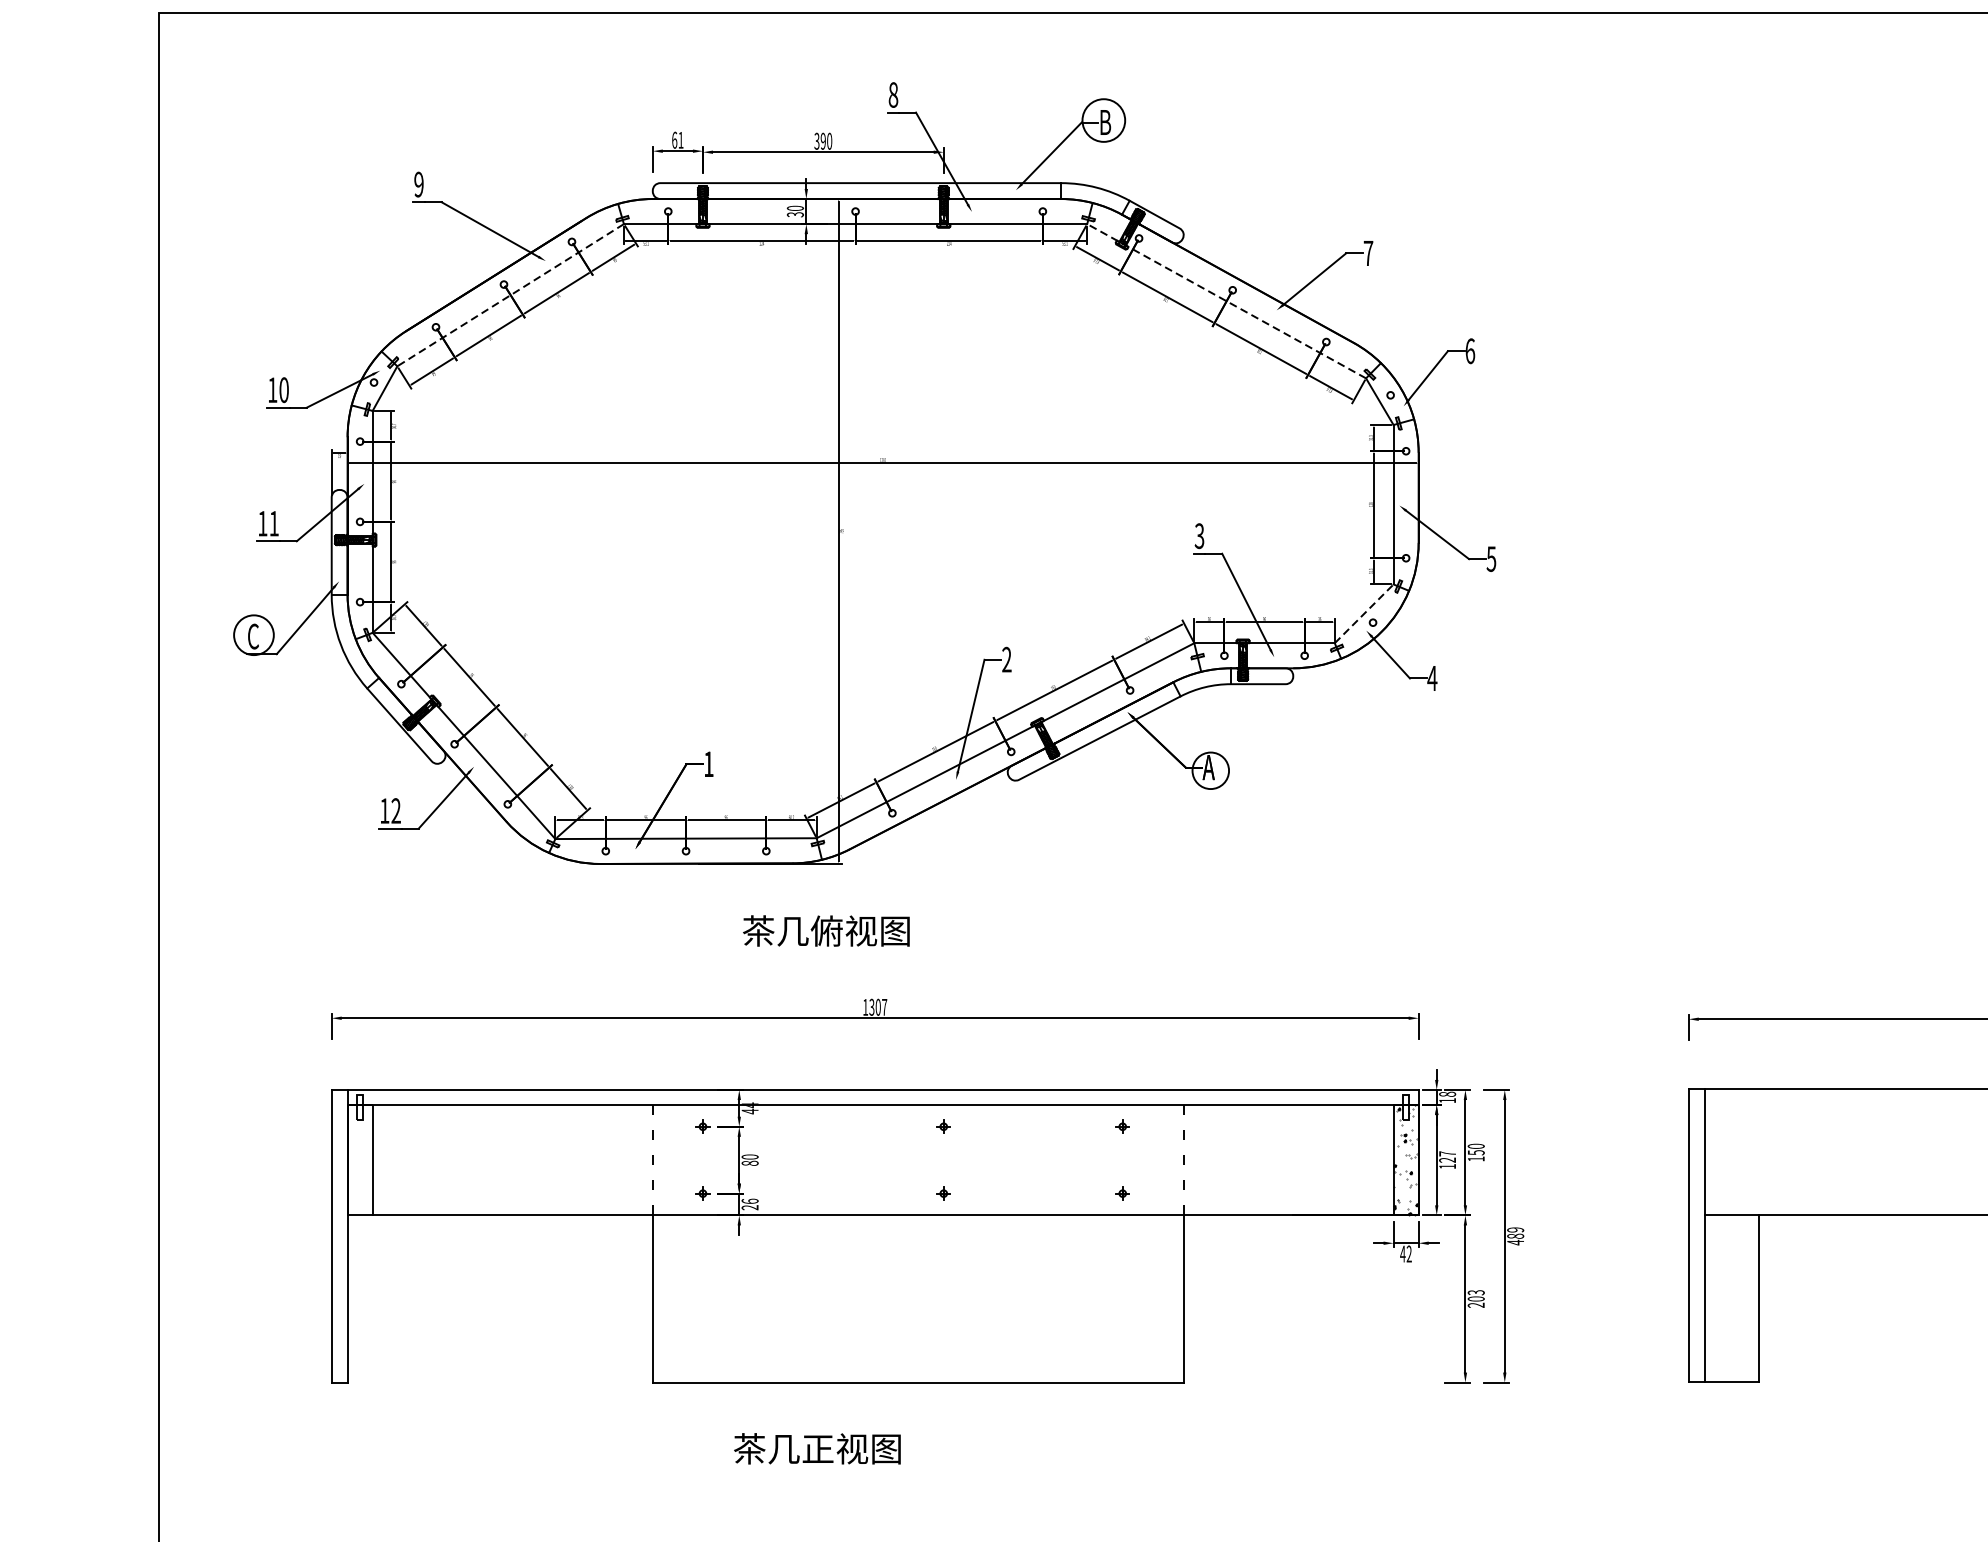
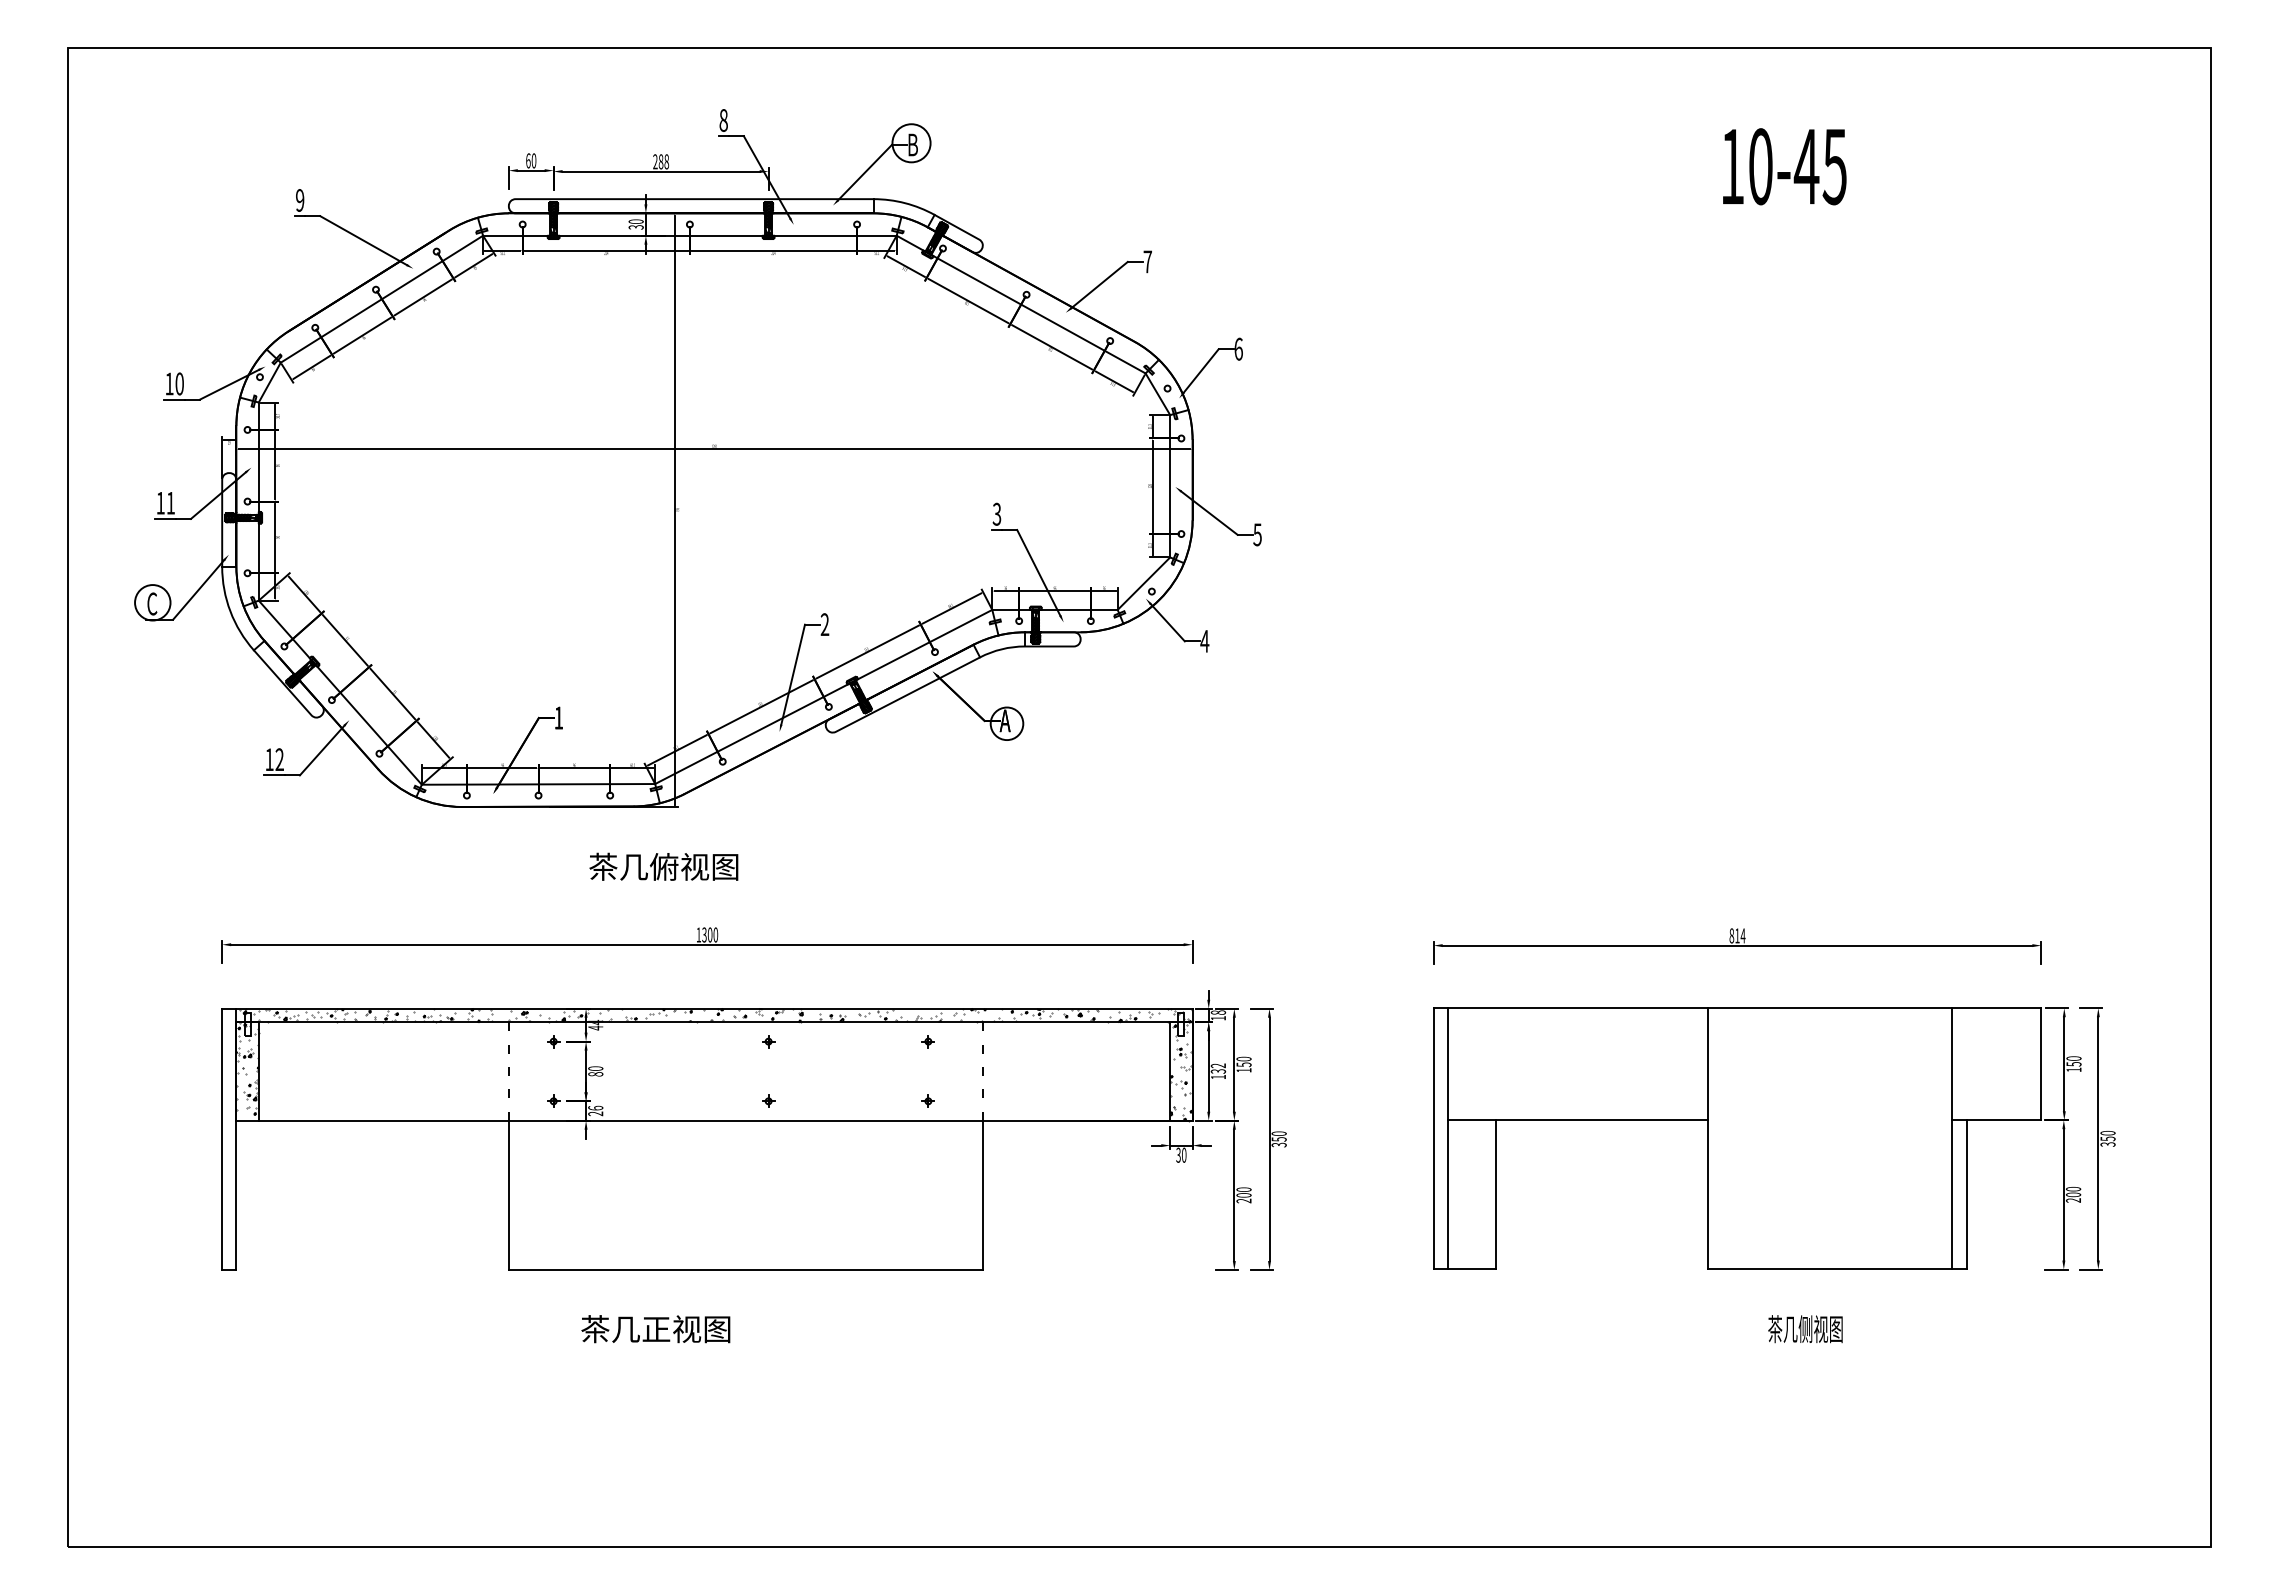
text: (680, 139) -> (533, 160), 61 -> 60
text: (823, 140) -> (661, 161), 390 -> 288
line: (510, 295) -> (381, 299), dashed -> solid
line: (1225, 301) -> (1020, 304), dashed -> solid
line: (1364, 613) -> (1144, 583), dashed -> solid
text: (884, 1006) -> (715, 934), 1307 -> 1300
hatch: (884, 1097) -> (715, 1015), added
hatch: (360, 1156) -> (247, 1068), added
text: (1447, 1156) -> (1218, 1068), 127 -> 132
text: (1514, 1236) -> (1278, 1139), 489 -> 350
text: (1406, 1253) -> (1181, 1154), 42 -> 30
text: (1475, 1292) -> (1243, 1189), 203 -> 200

